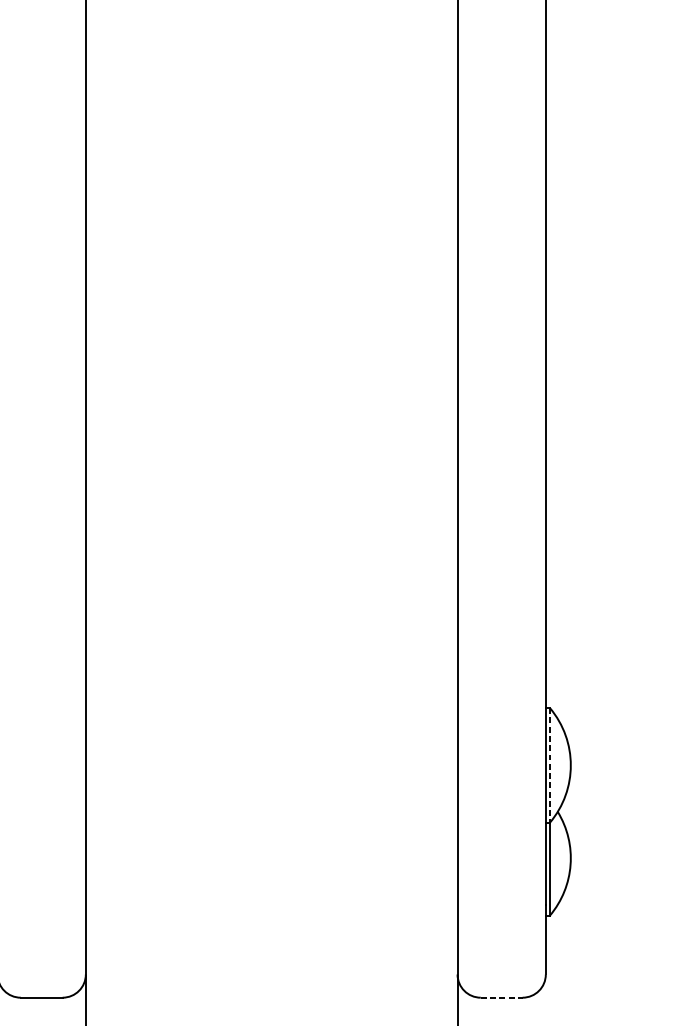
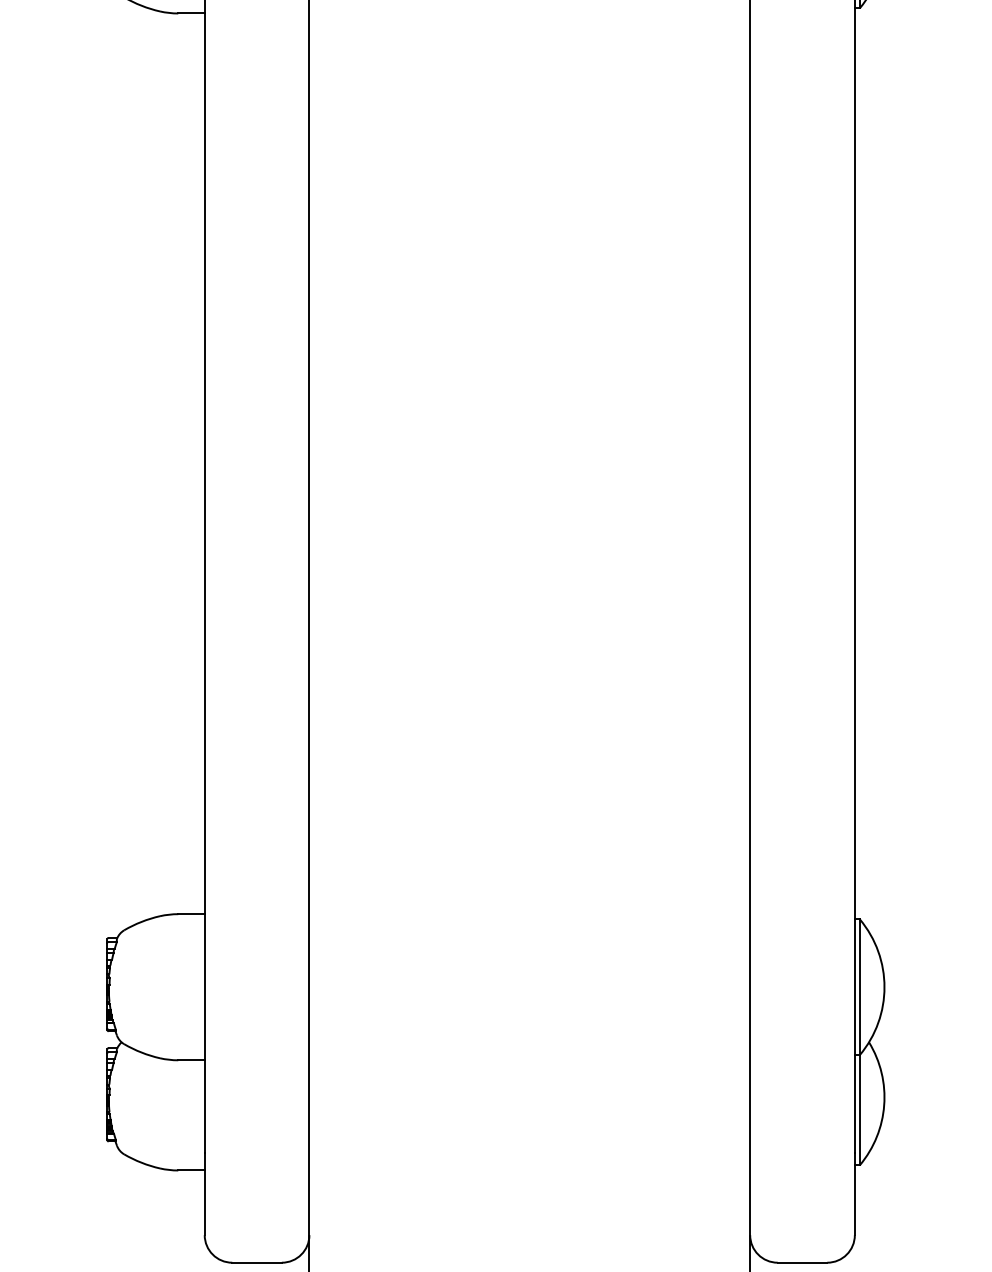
line: (549, 765) -> (859, 987), dashed -> solid
line: (501, 997) -> (802, 1262), dashed -> solid

